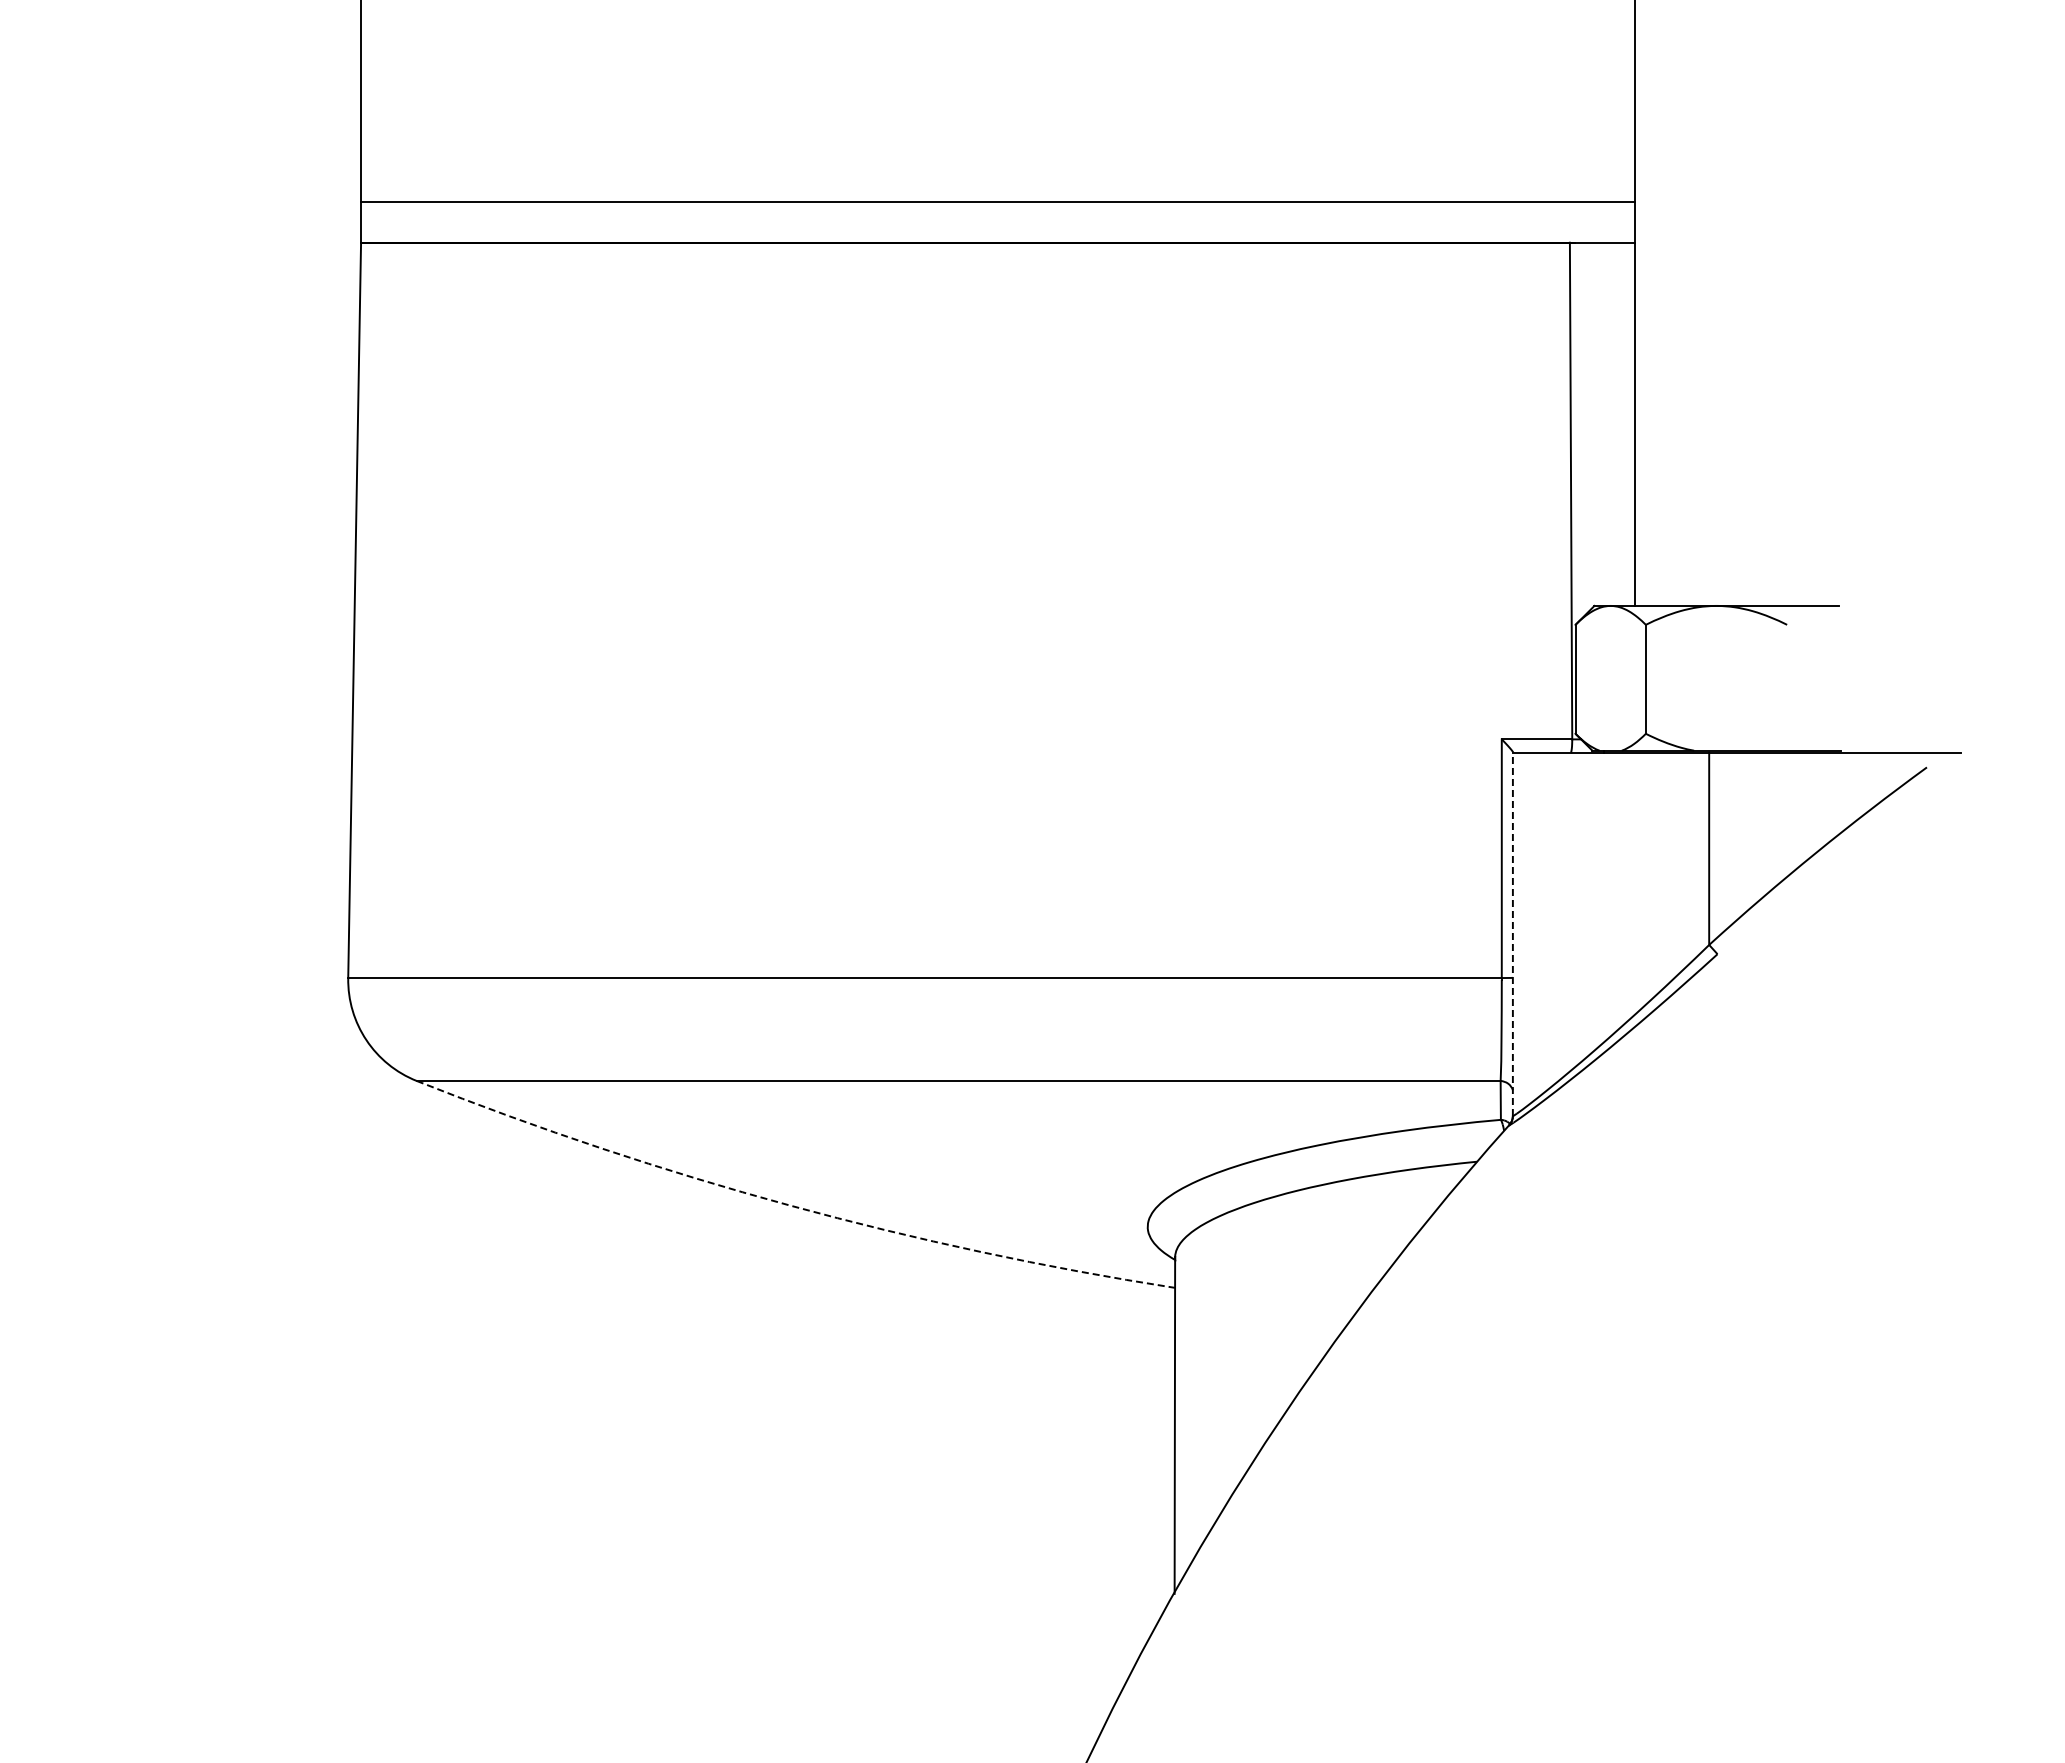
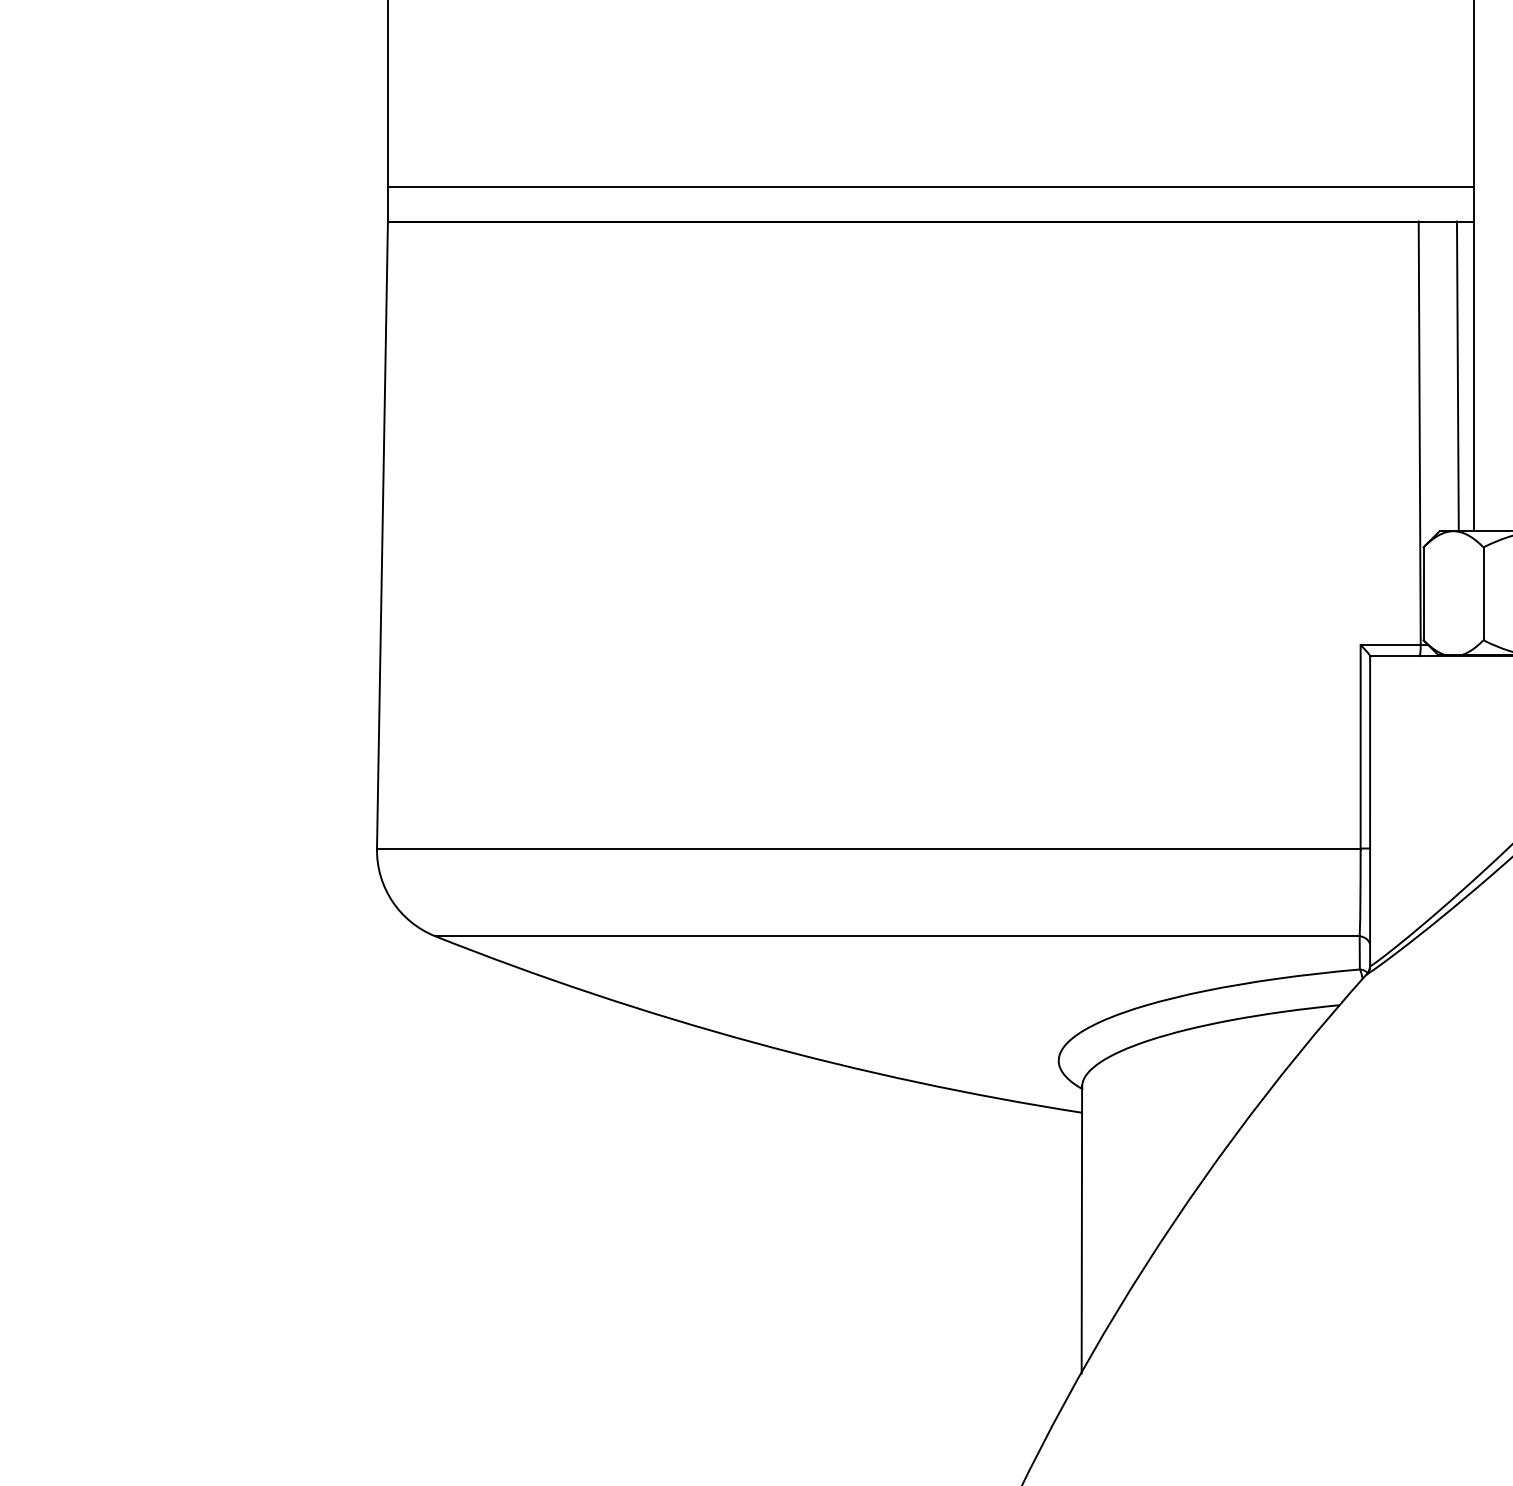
line: (1615, 423) -> (1457, 375), added
line: (1512, 934) -> (1369, 811), dashed -> solid
arc: (790, 1205) -> (754, 1042), dashed -> solid

